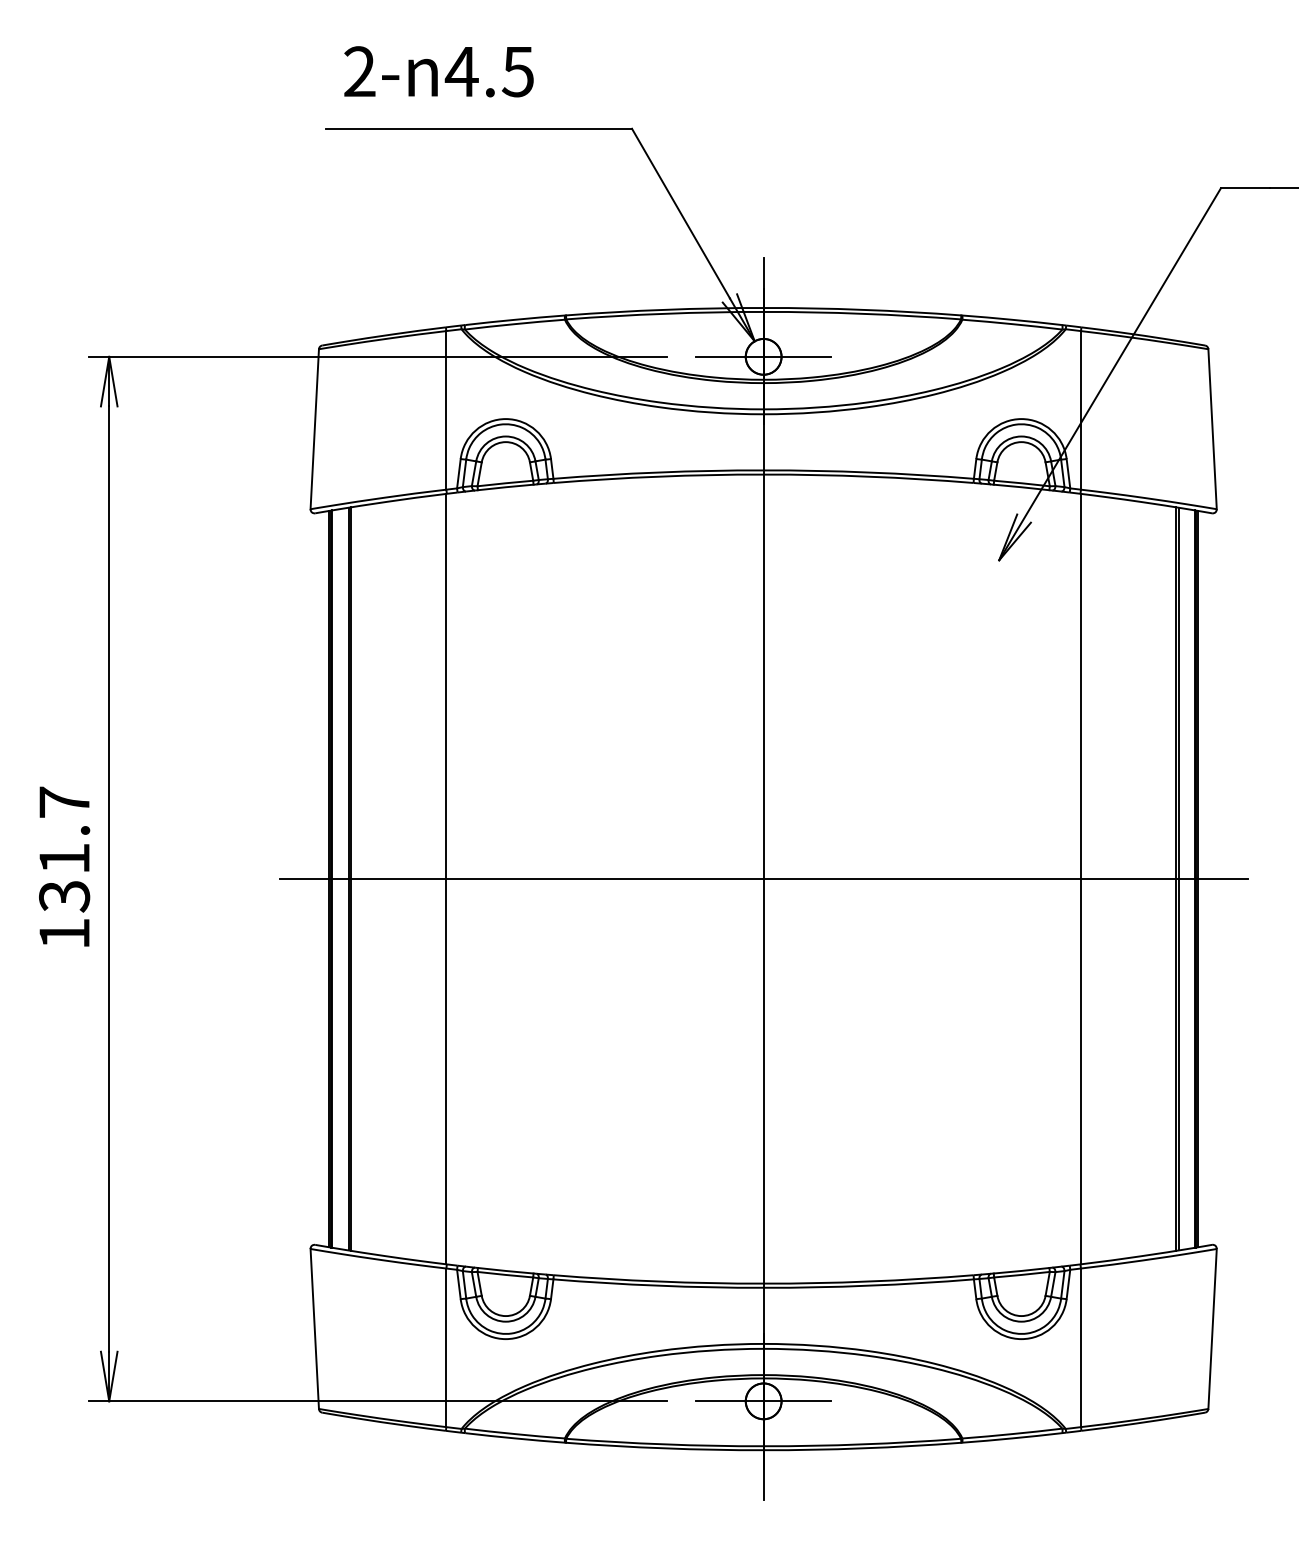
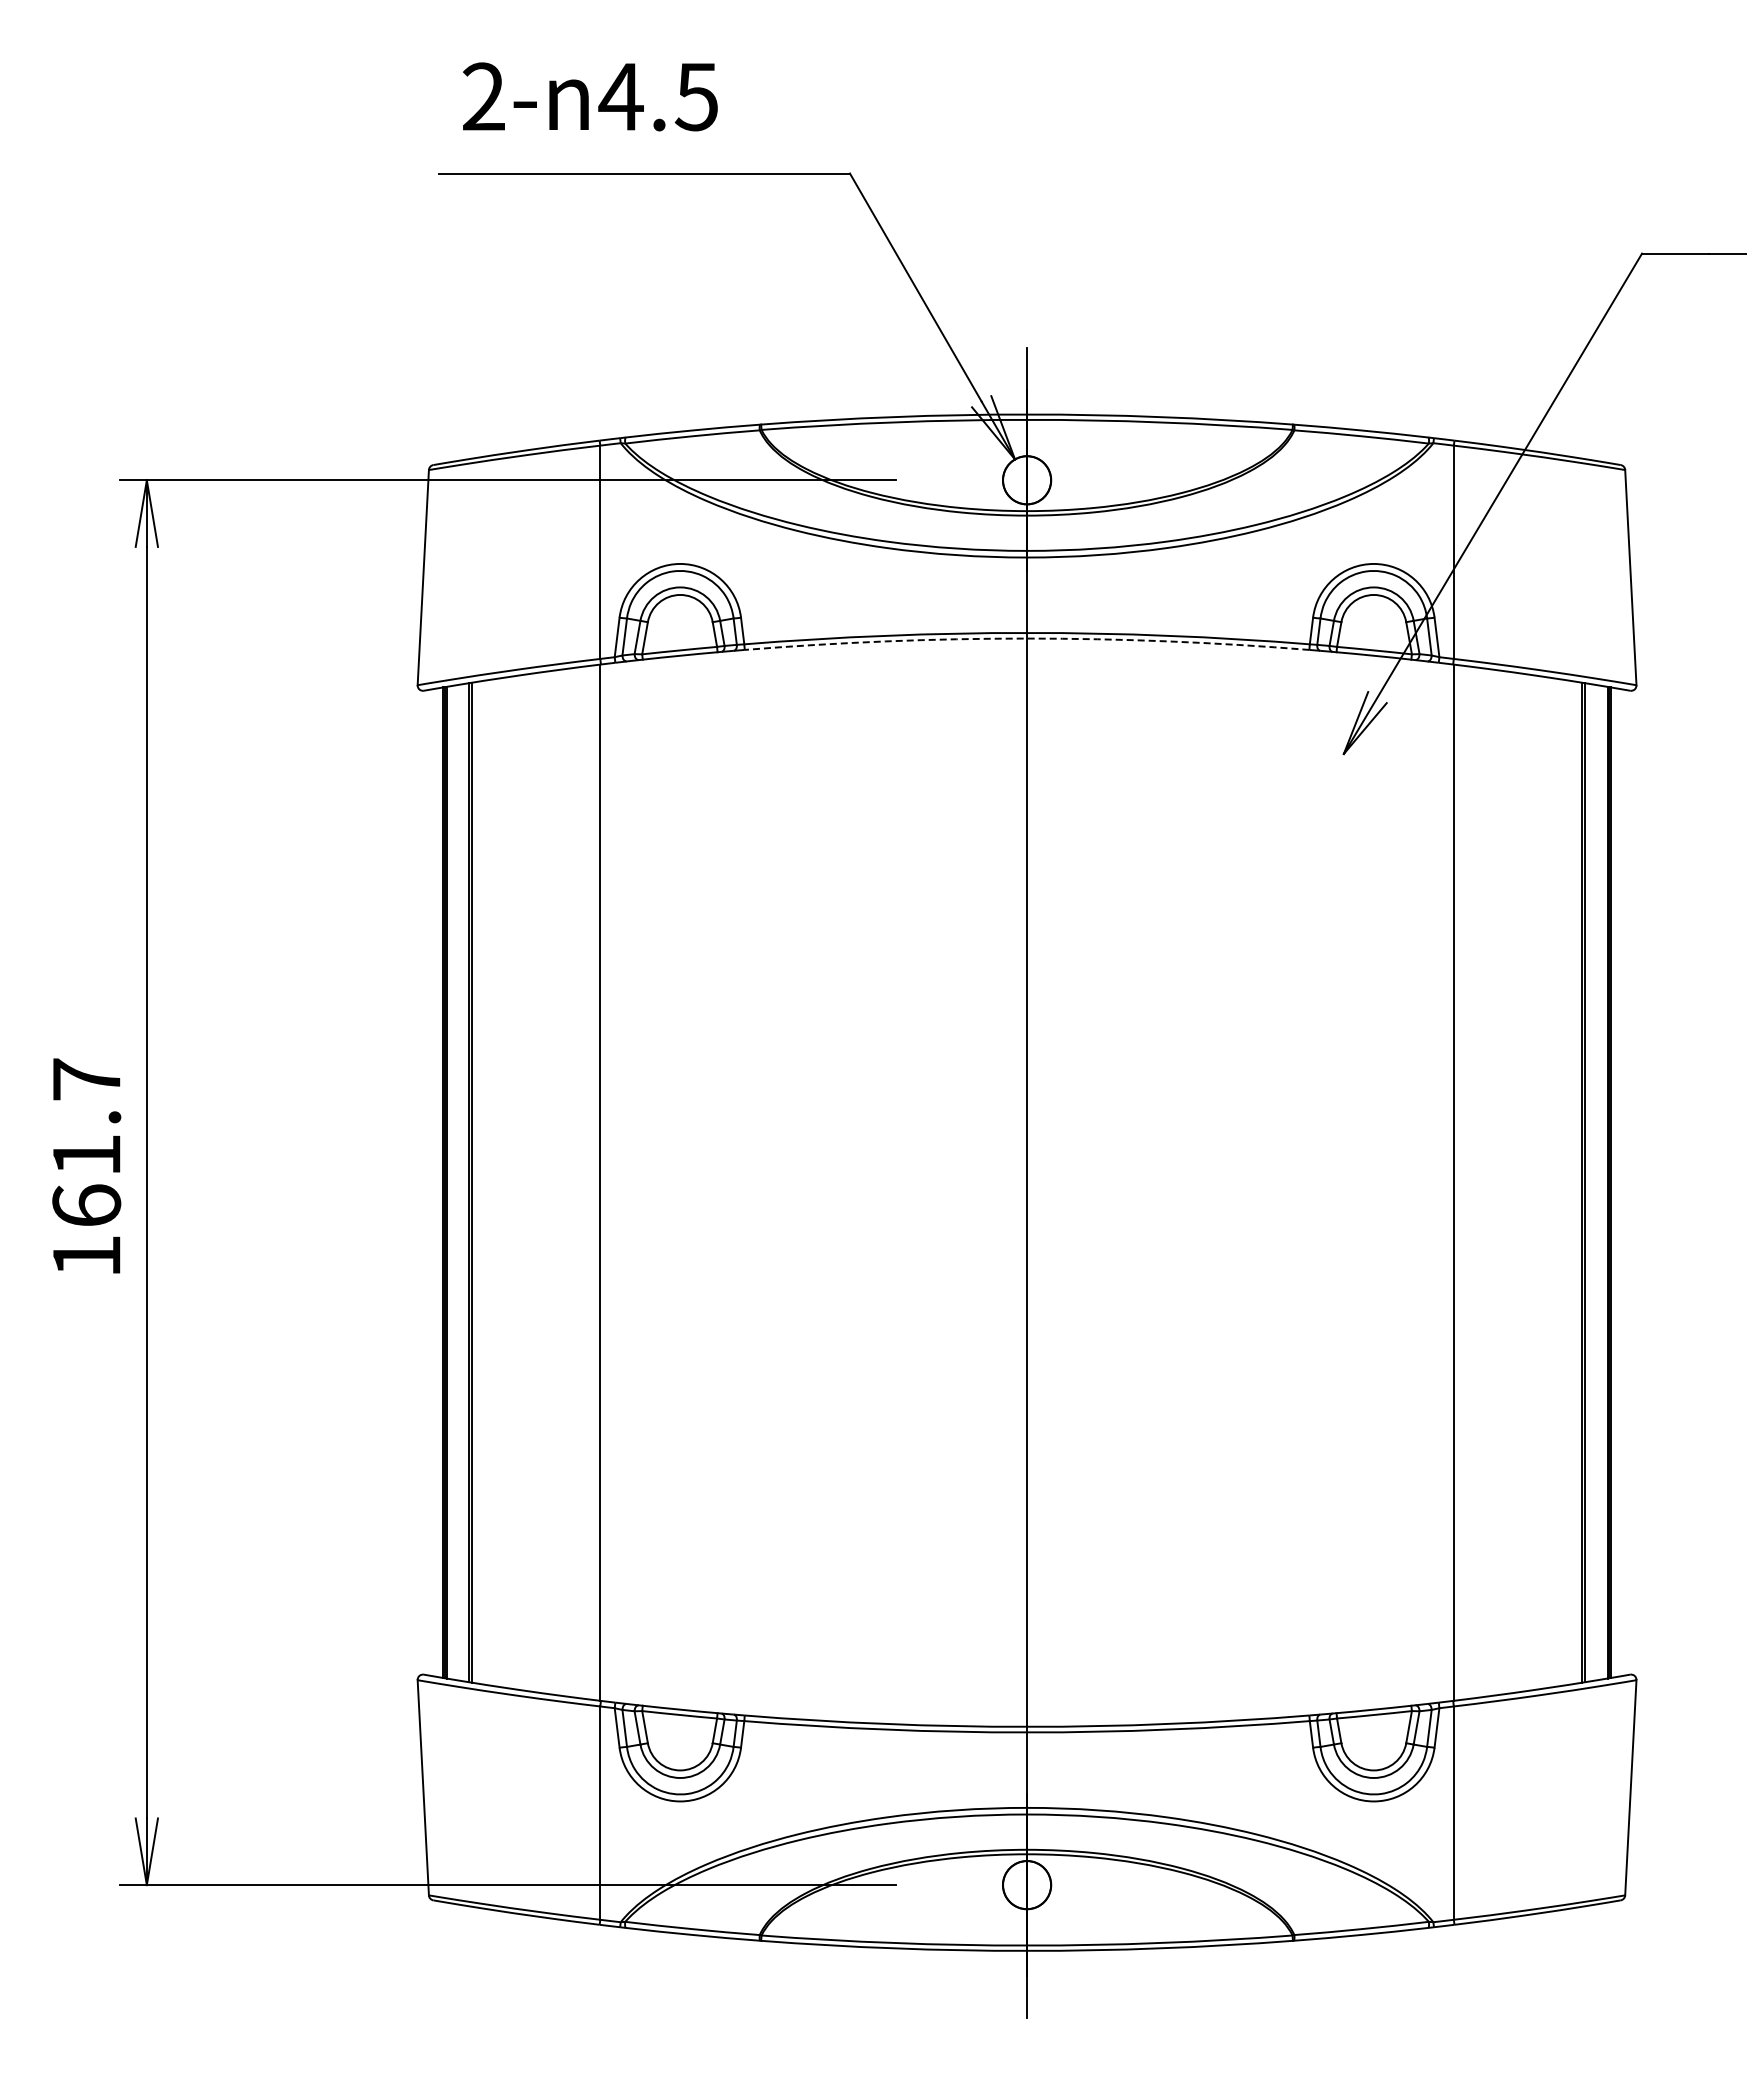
line: (763, 357) -> (1026, 480), removed
arc: (763, 474) -> (1027, 638), solid -> dashed
line: (763, 878) -> (1026, 1182), removed
text: (64, 896) -> (86, 1205), 131.7 -> 161.7
line: (763, 1401) -> (1026, 1885), removed

